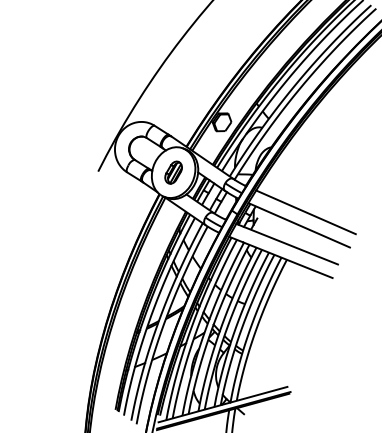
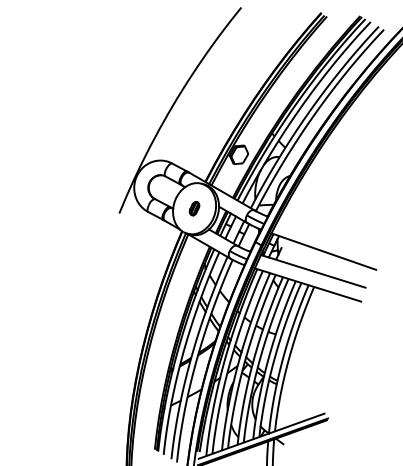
part: (173, 172) -> (194, 208), size x0.6
line: (305, 212) -> (329, 238), removed

